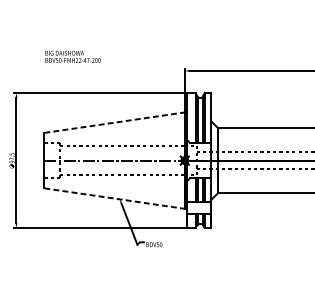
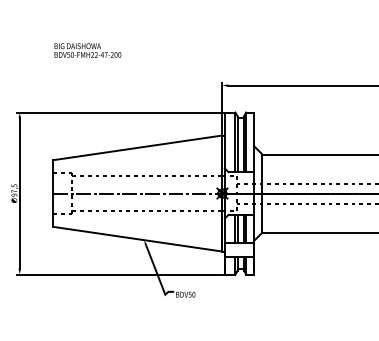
text: (72, 56) -> (87, 50), moved
line: (115, 122) -> (138, 147), dashed -> solid
line: (115, 198) -> (138, 239), dashed -> solid

